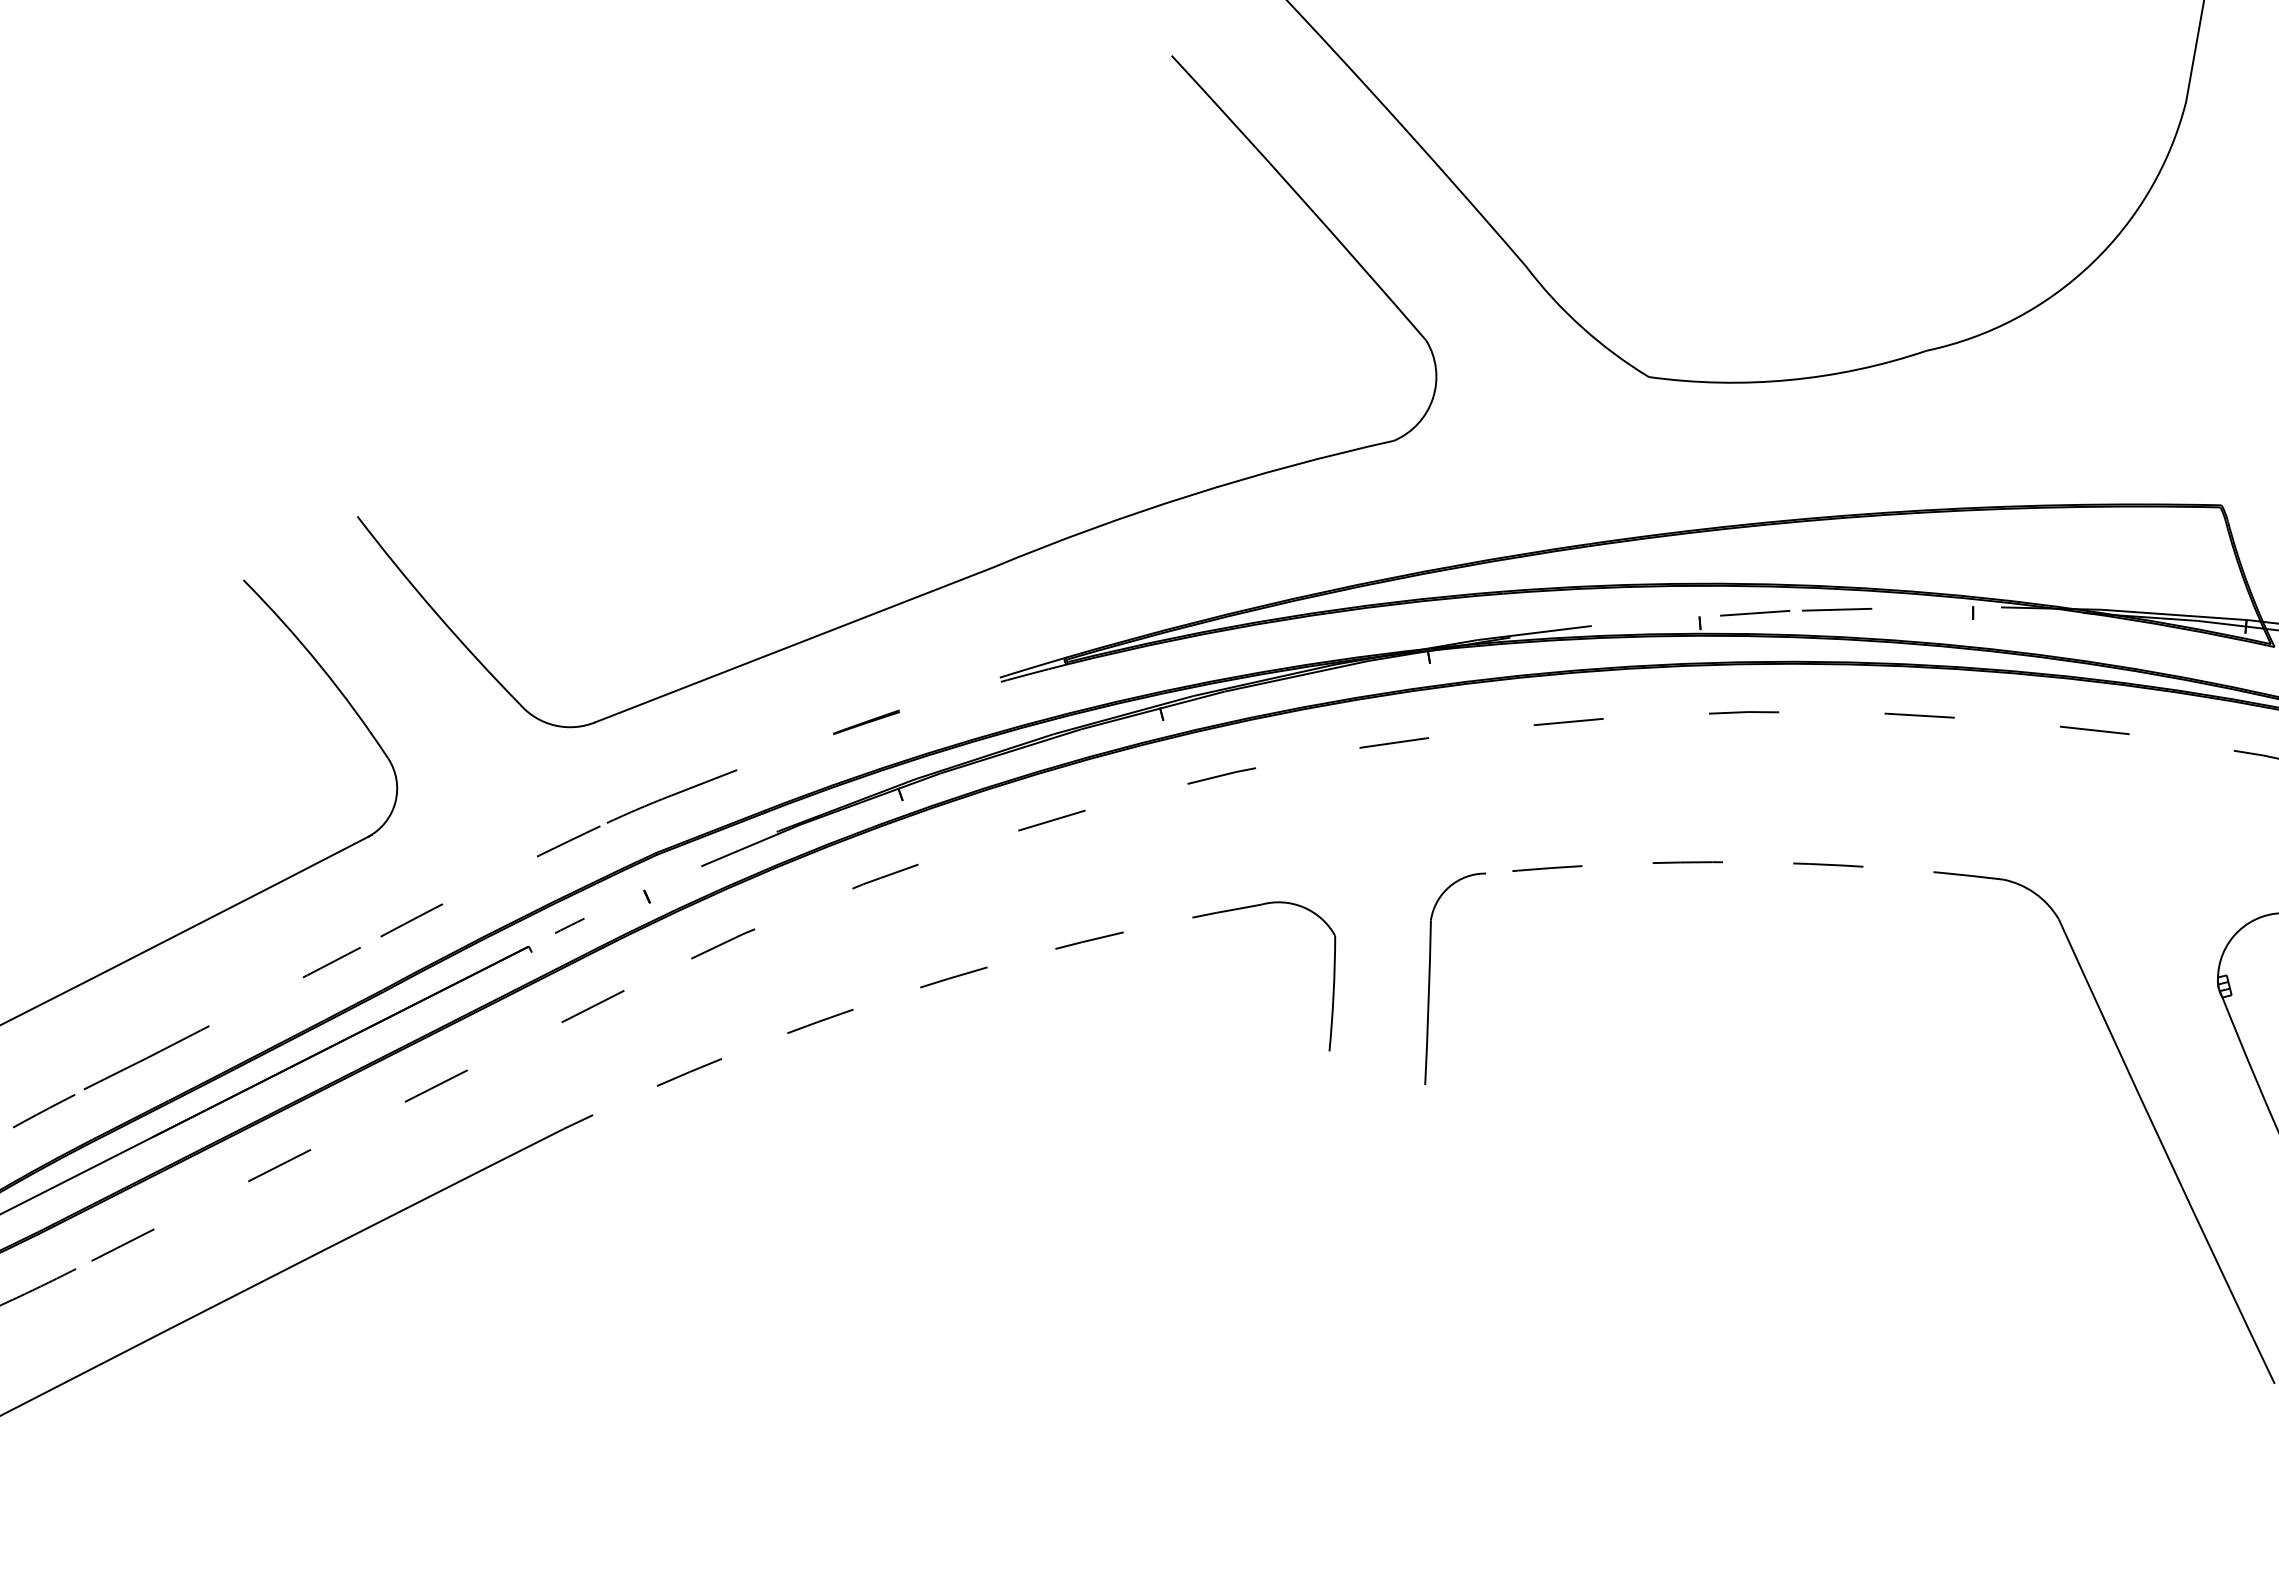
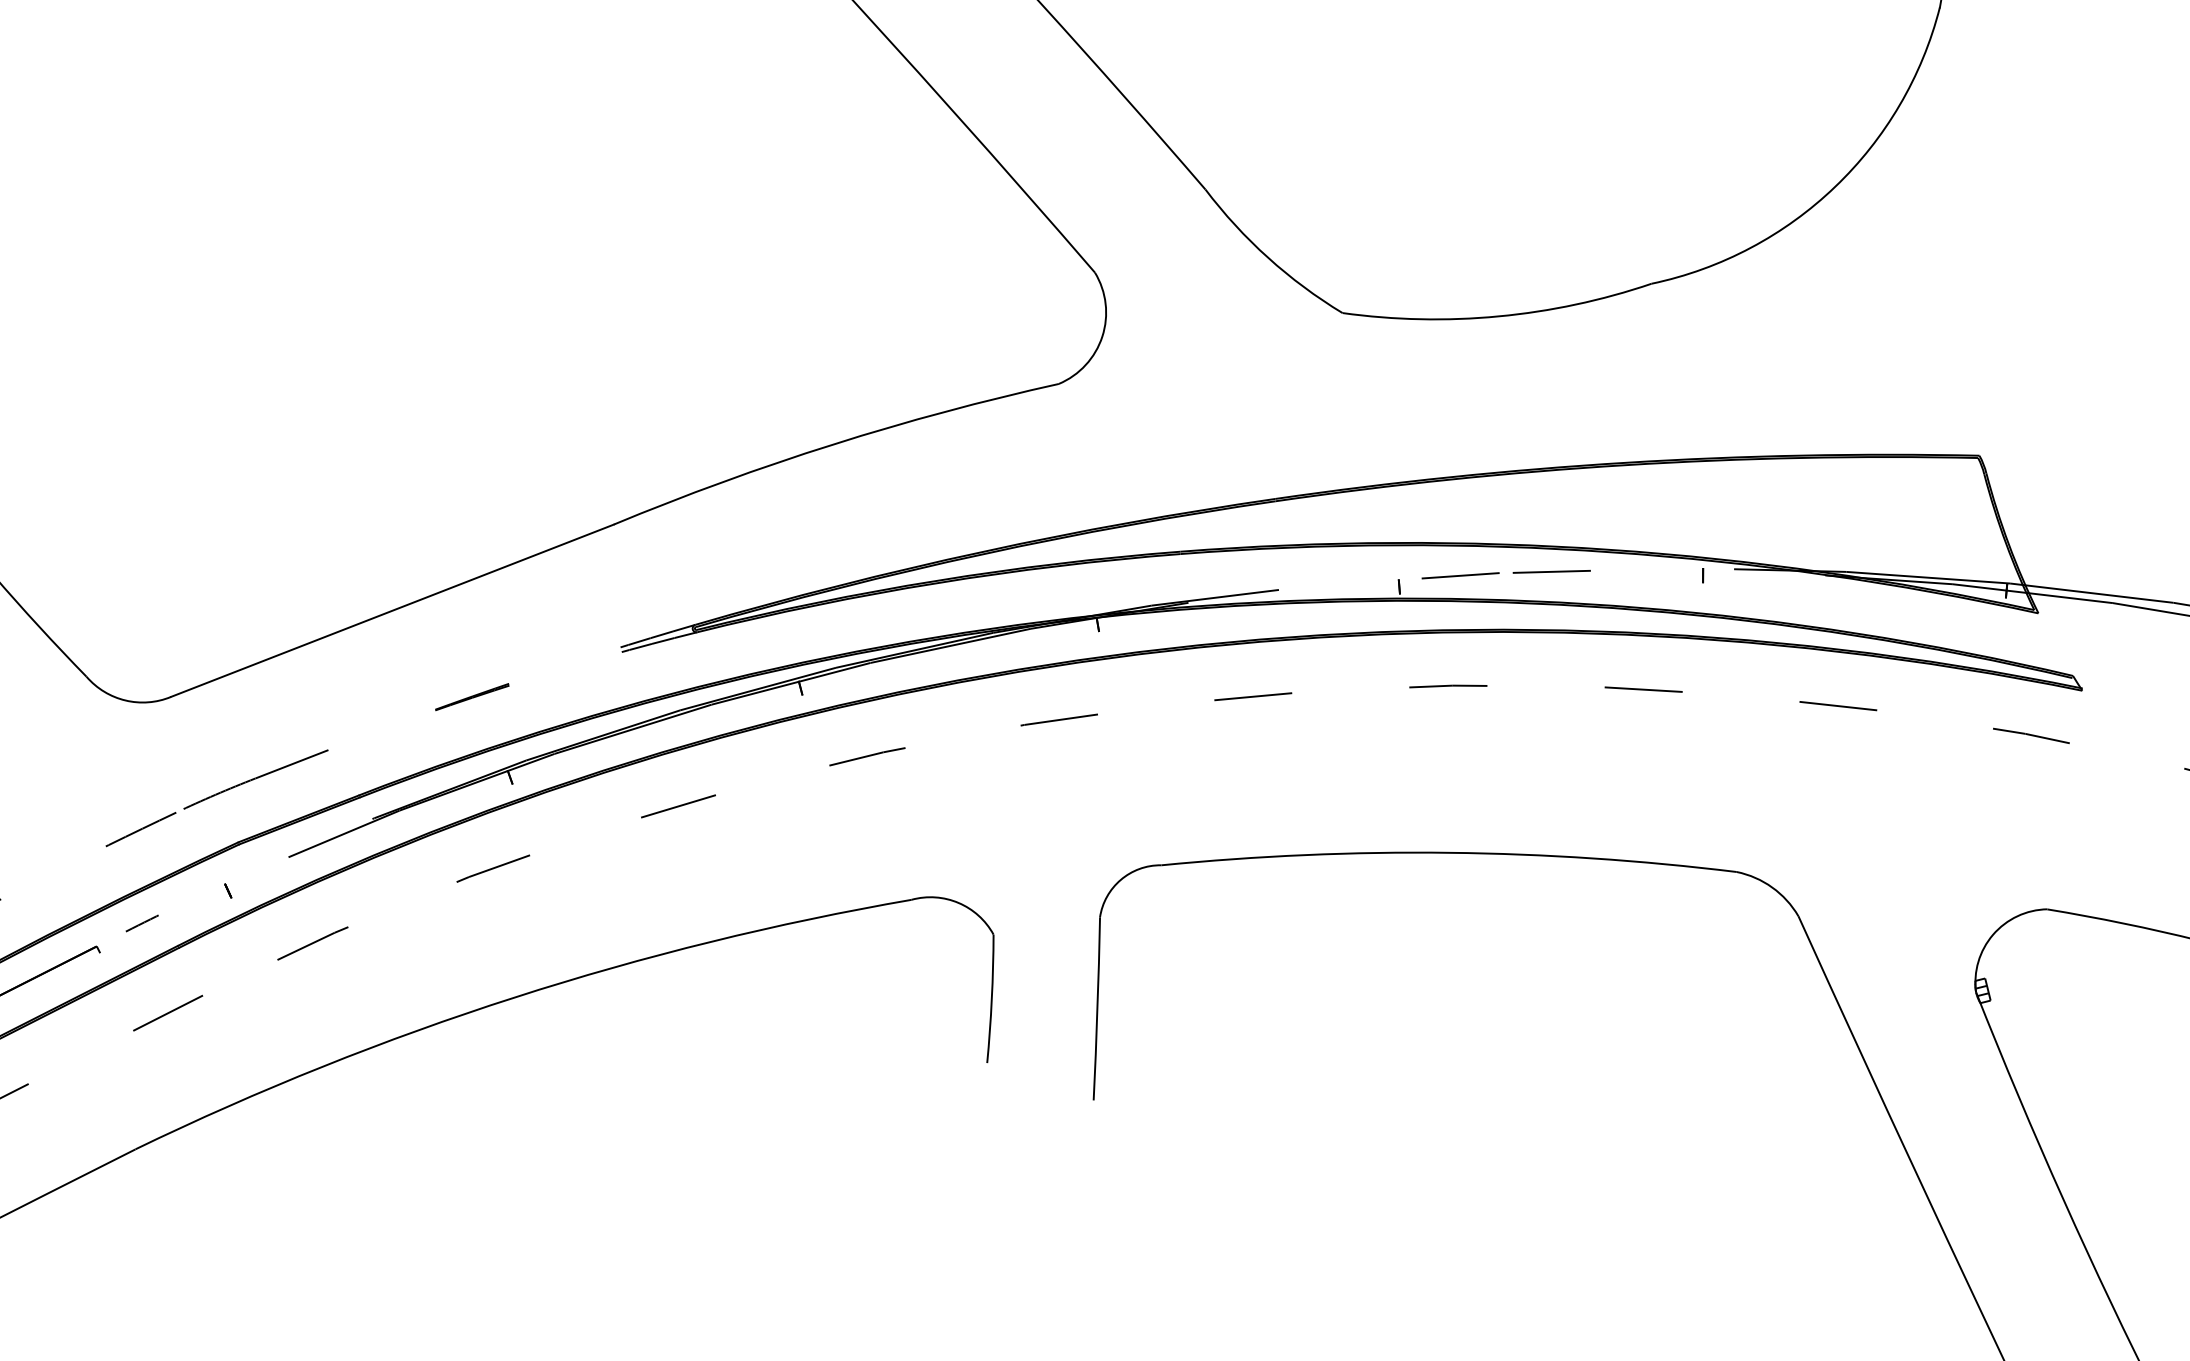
arc: (1744, 862) -> (1448, 852), dashed -> solid
arc: (904, 992) -> (514, 997), dashed -> solid

